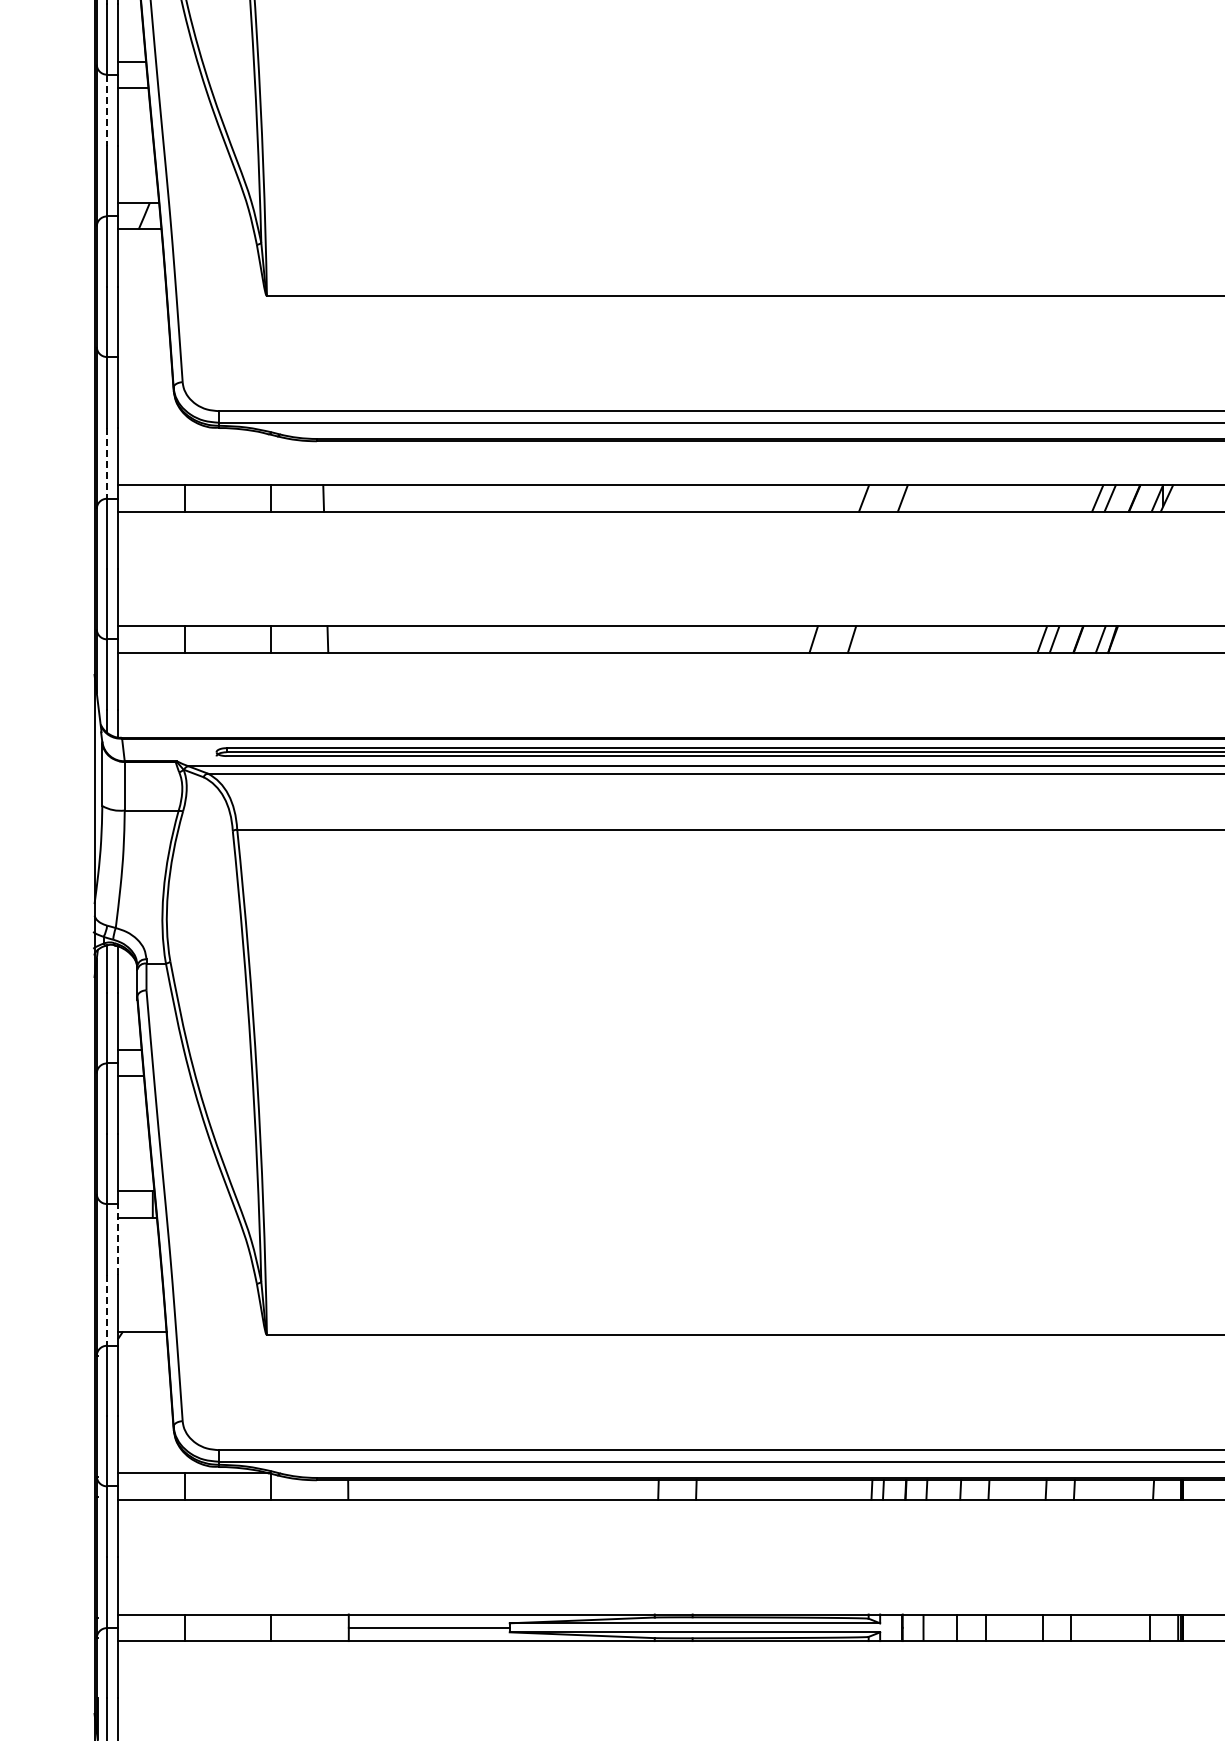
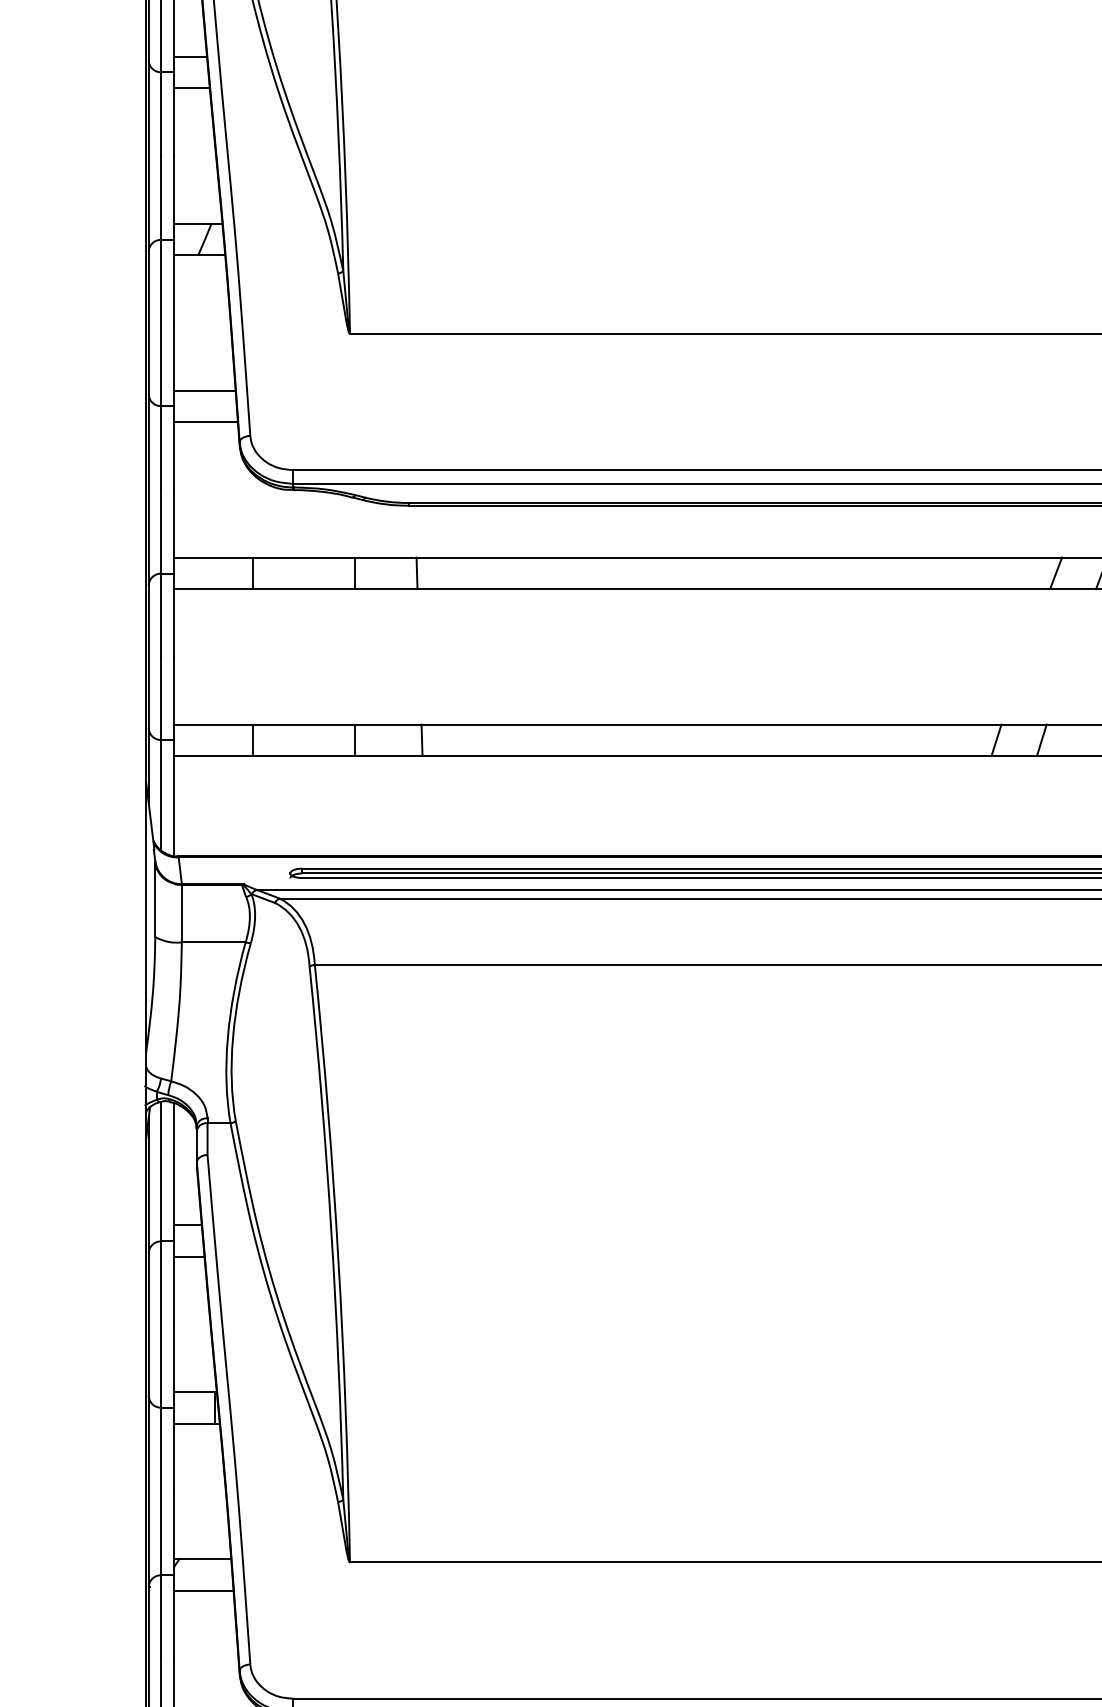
line: (106, 110) -> (160, 114), dashed -> solid
line: (144, 344) -> (205, 391), added
line: (145, 370) -> (206, 422), added
line: (106, 463) -> (160, 532), dashed -> solid
line: (118, 1238) -> (174, 1448), dashed -> solid
line: (106, 1310) -> (160, 1533), dashed -> solid
line: (143, 1358) -> (203, 1590), added

